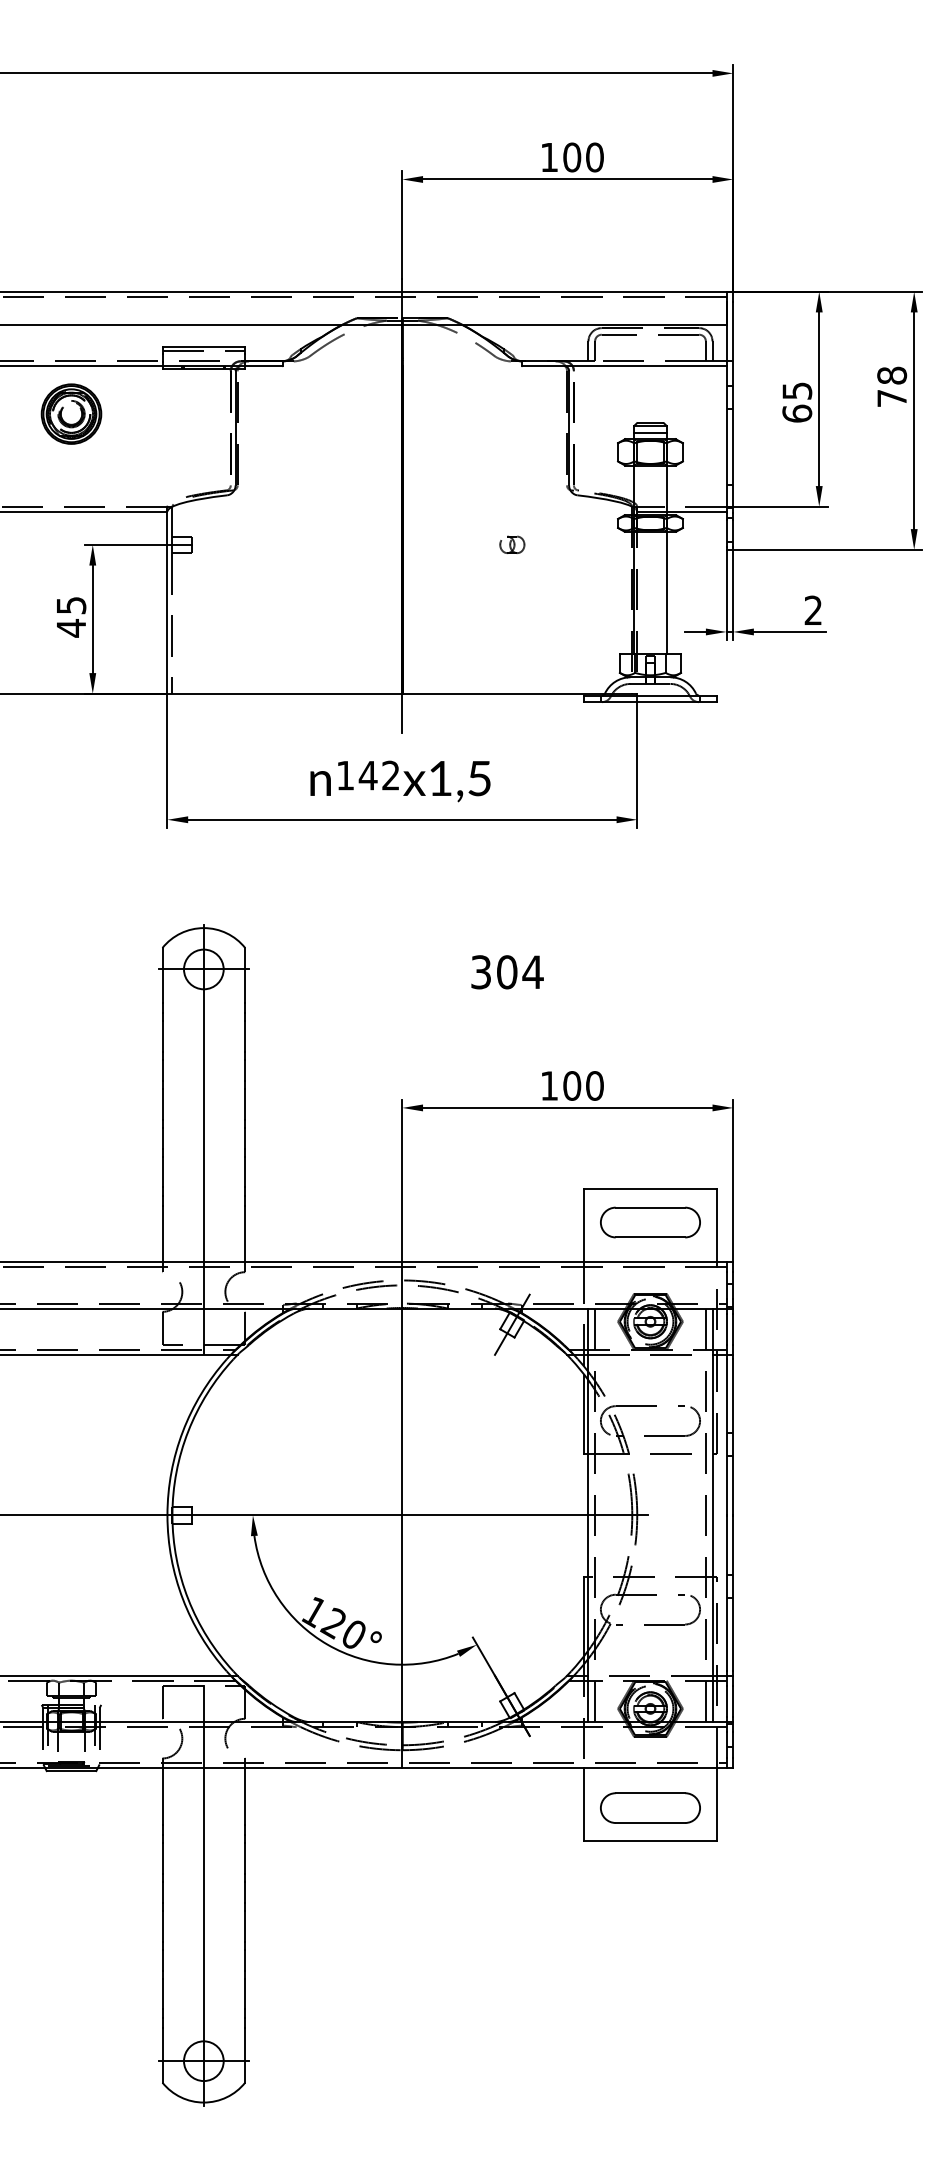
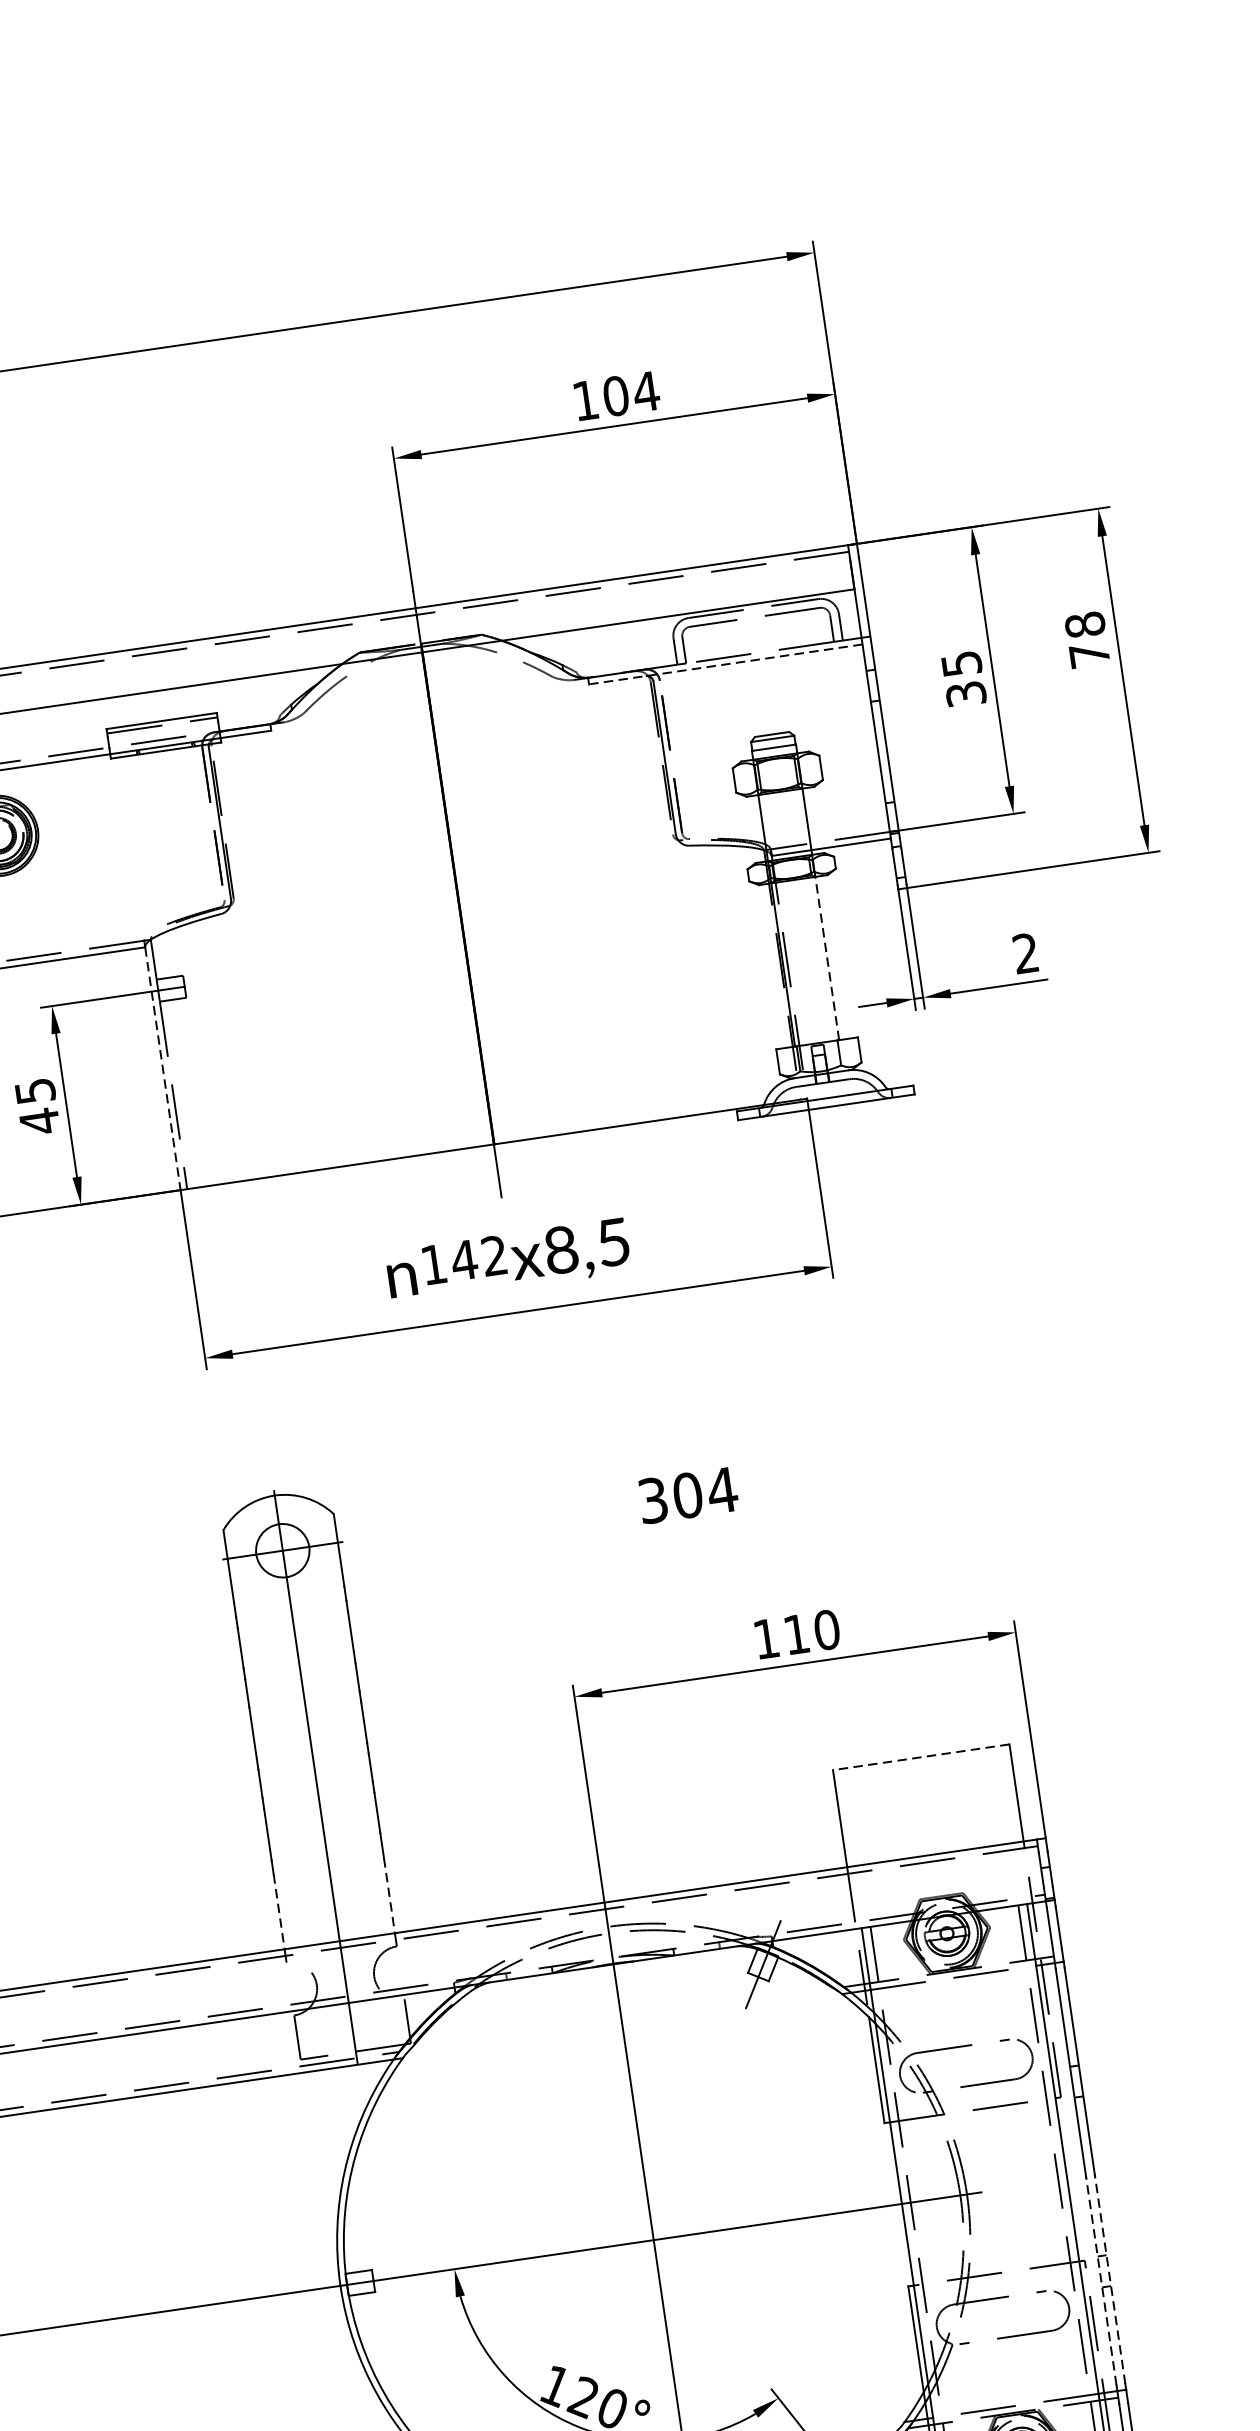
text: (594, 157) -> (645, 391), 100 -> 104
line: (624, 366) -> (726, 664), solid -> dashed
text: (797, 413) -> (966, 693), 65 -> 35
part: (512, 544) -> (611, 923), removed
line: (667, 592) -> (827, 957), solid -> dashed
line: (167, 603) -> (163, 1069), solid -> dashed
text: (440, 778) -> (561, 1250), x1,5 -> x8,5
text: (572, 1085) -> (797, 1633), 100 -> 110
line: (649, 1189) -> (919, 1757), solid -> dashed
part: (650, 1222) -> (927, 1801), removed
line: (162, 1234) -> (279, 1912), solid -> dashed
line: (245, 1234) -> (389, 1896), solid -> dashed
line: (726, 1593) -> (1101, 2281), solid -> dashed
line: (733, 1593) -> (1110, 2279), solid -> dashed

